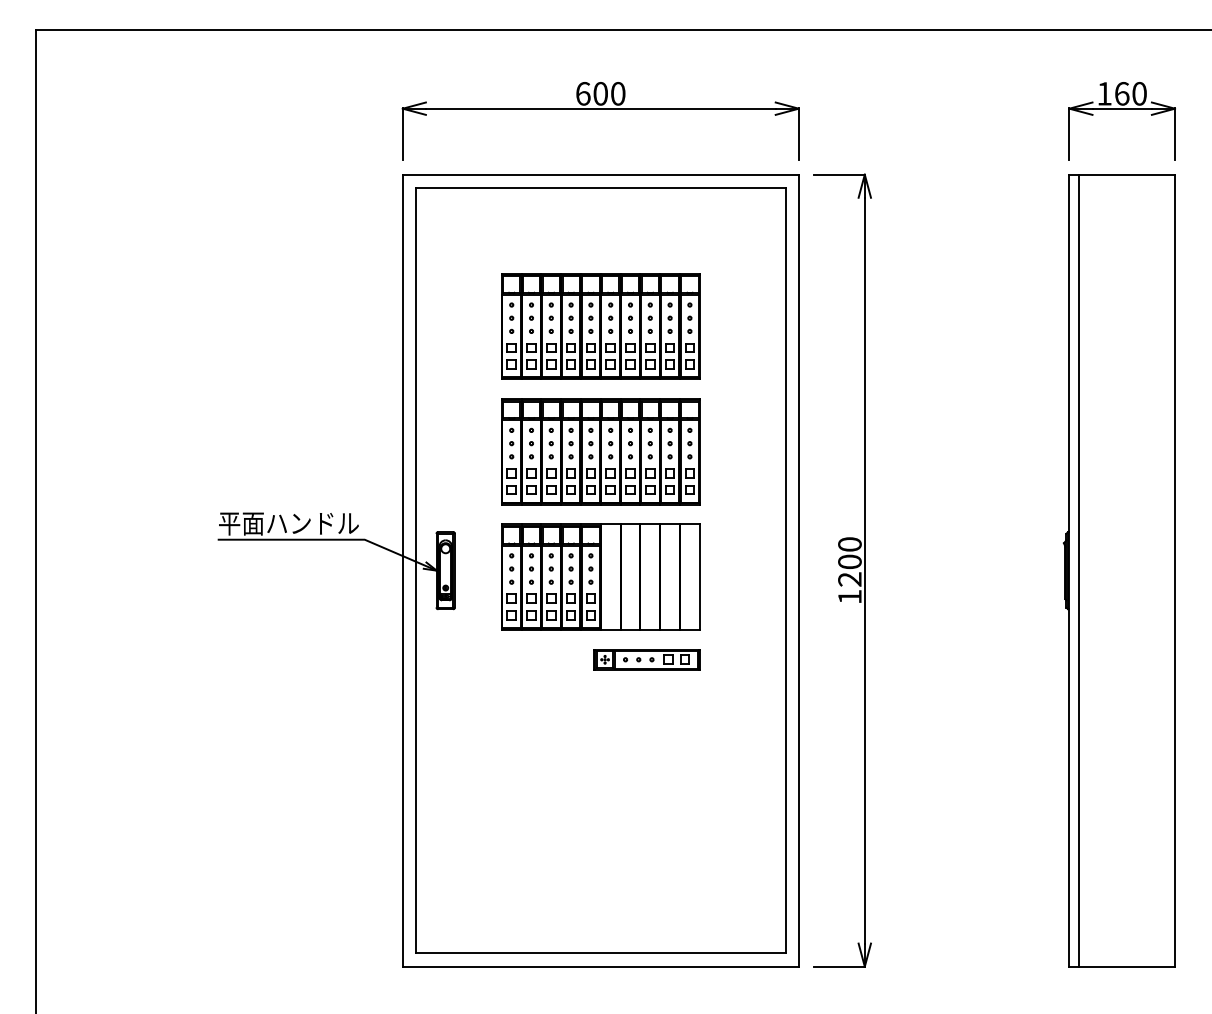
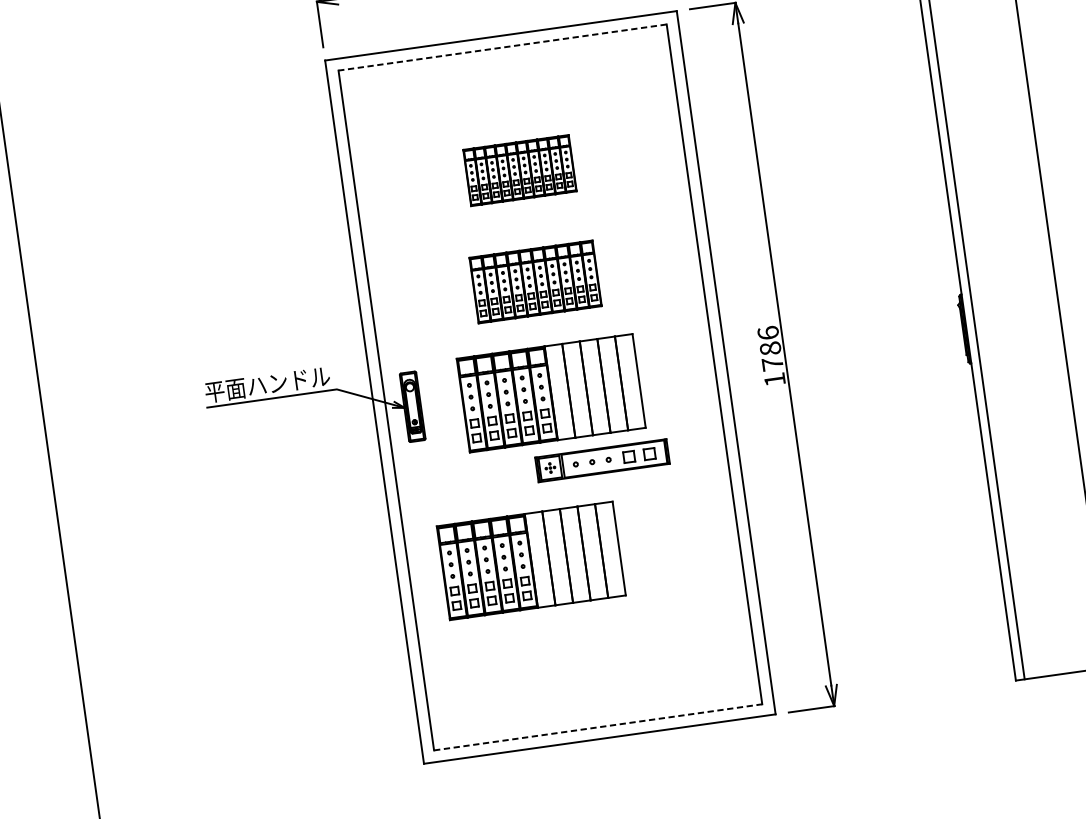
line: (600, 187) -> (502, 47), solid -> dashed
part: (600, 326) -> (519, 170), size x0.6
part: (600, 451) -> (535, 281), size x0.7
text: (849, 561) -> (770, 348), 1200 -> 1786
part: (646, 659) -> (602, 460), size x1.4
part: (552, 758) -> (530, 560), added
line: (600, 953) -> (597, 727), solid -> dashed

